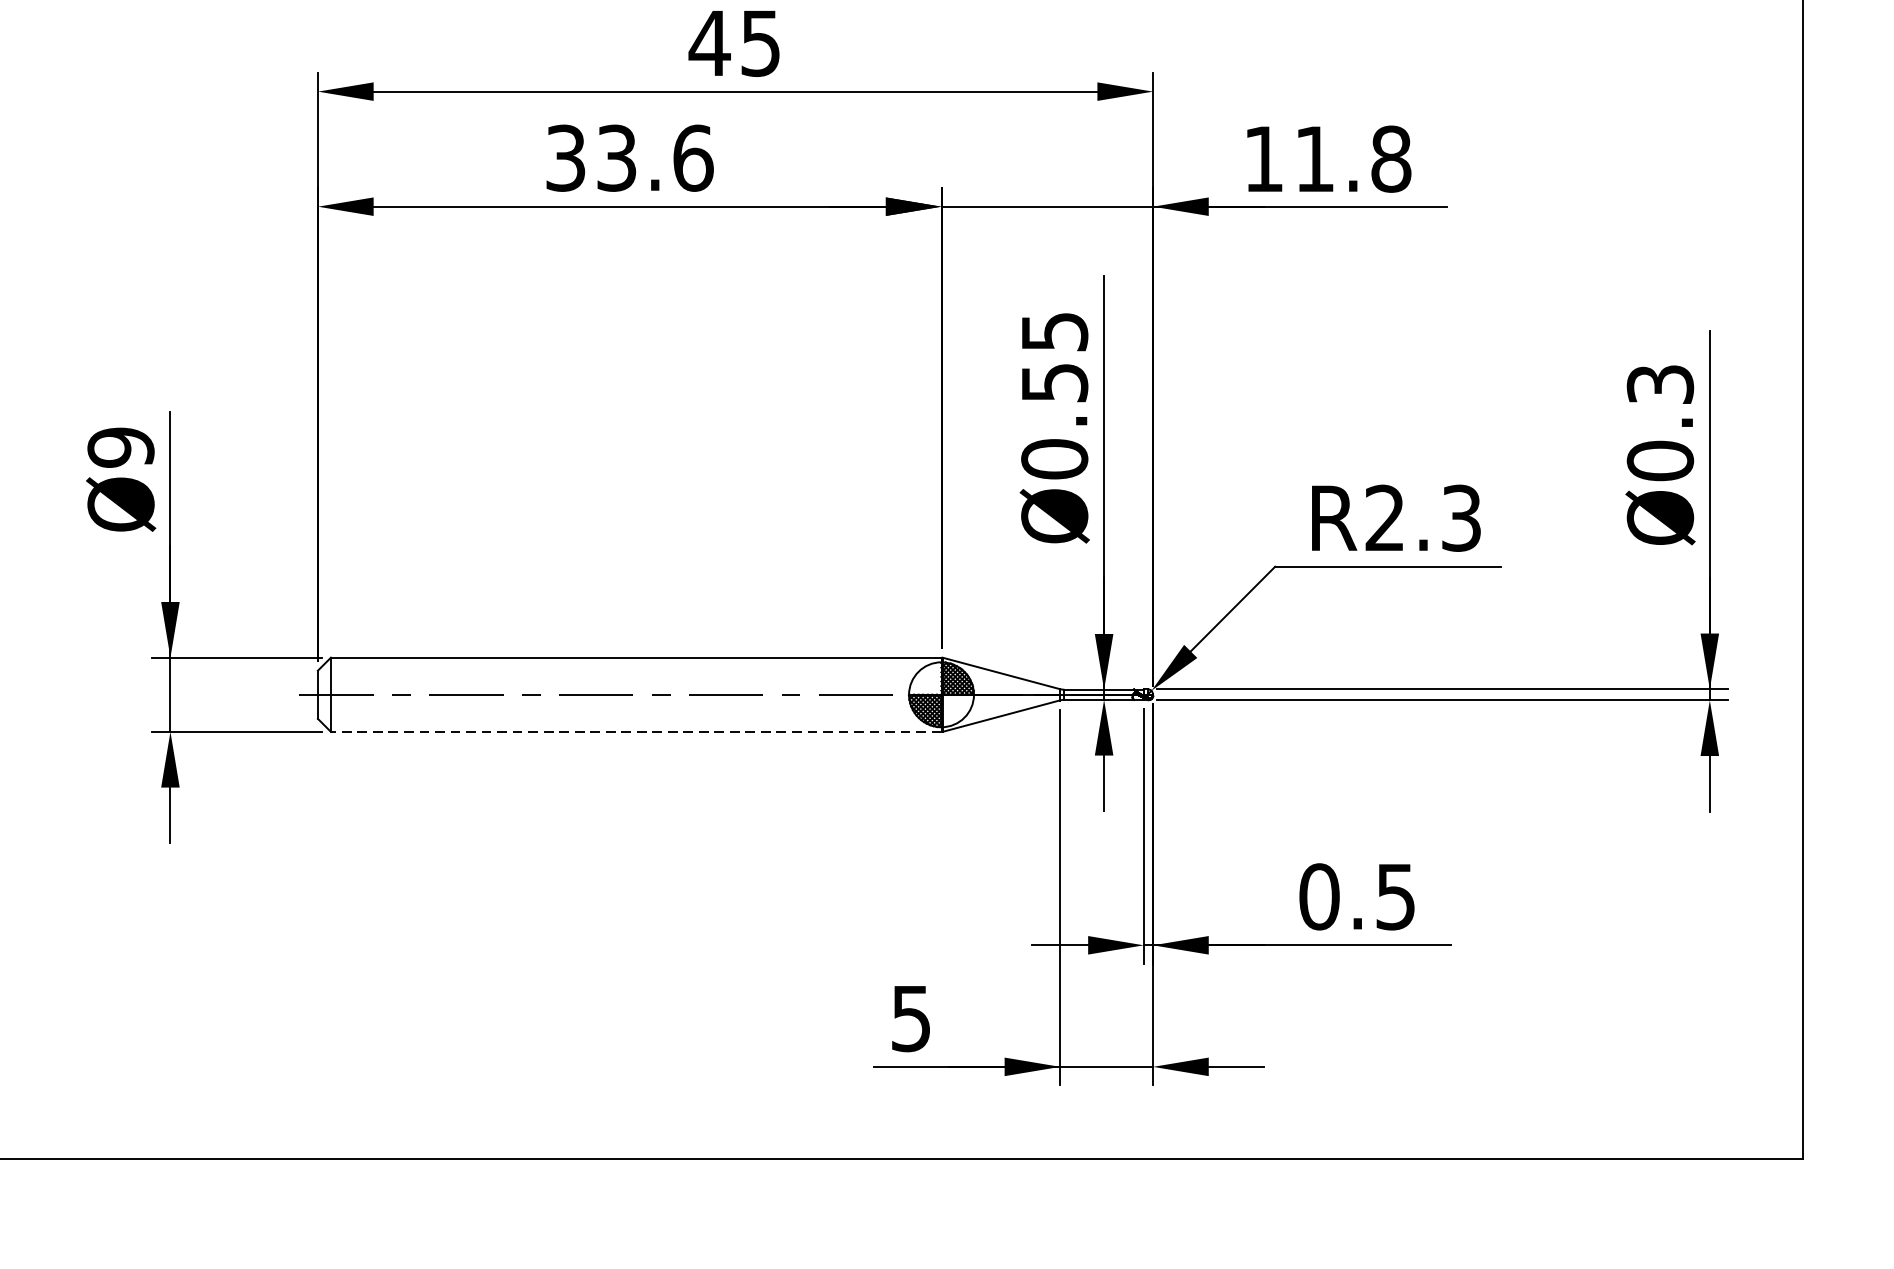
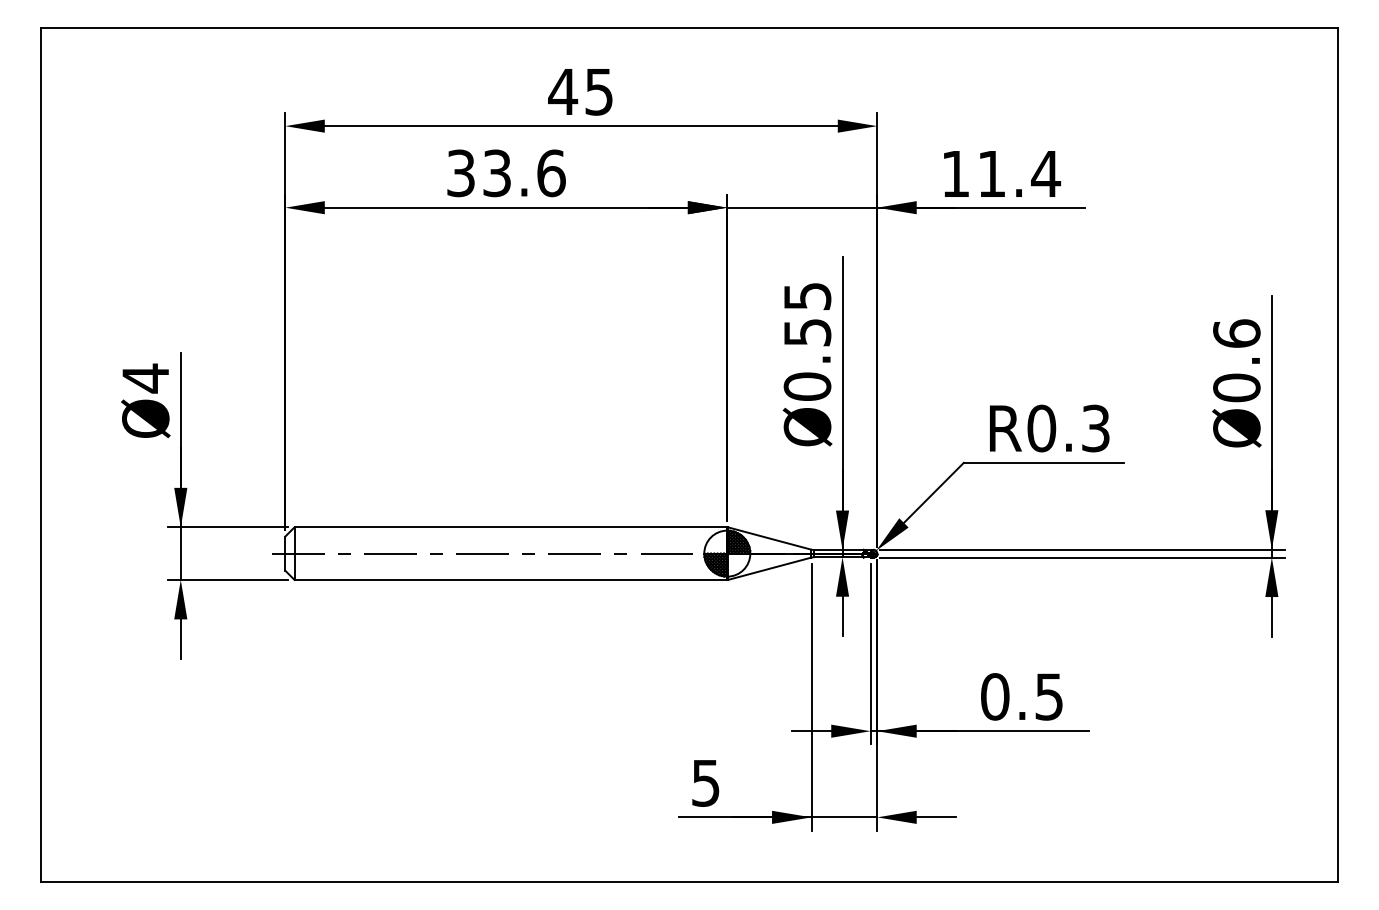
text: (1391, 158) -> (1046, 173), 11.8 -> 11.4
text: (1659, 384) -> (1236, 333), Ø0.3 -> Ø0.6
text: (120, 447) -> (145, 378), Ø9 -> Ø4
text: (1384, 518) -> (1041, 428), R2.3 -> R0.3
line: (635, 731) -> (510, 579), dashed -> solid

